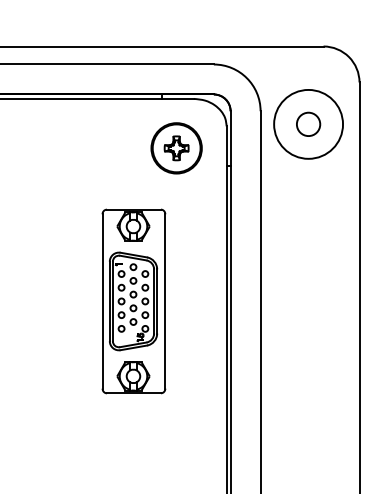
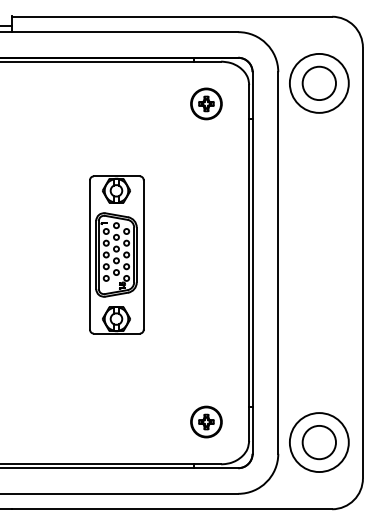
circle: (307, 124) -> (318, 83), size x1.67
part: (176, 147) -> (206, 103), size x0.71
part: (133, 300) -> (116, 254), moved

